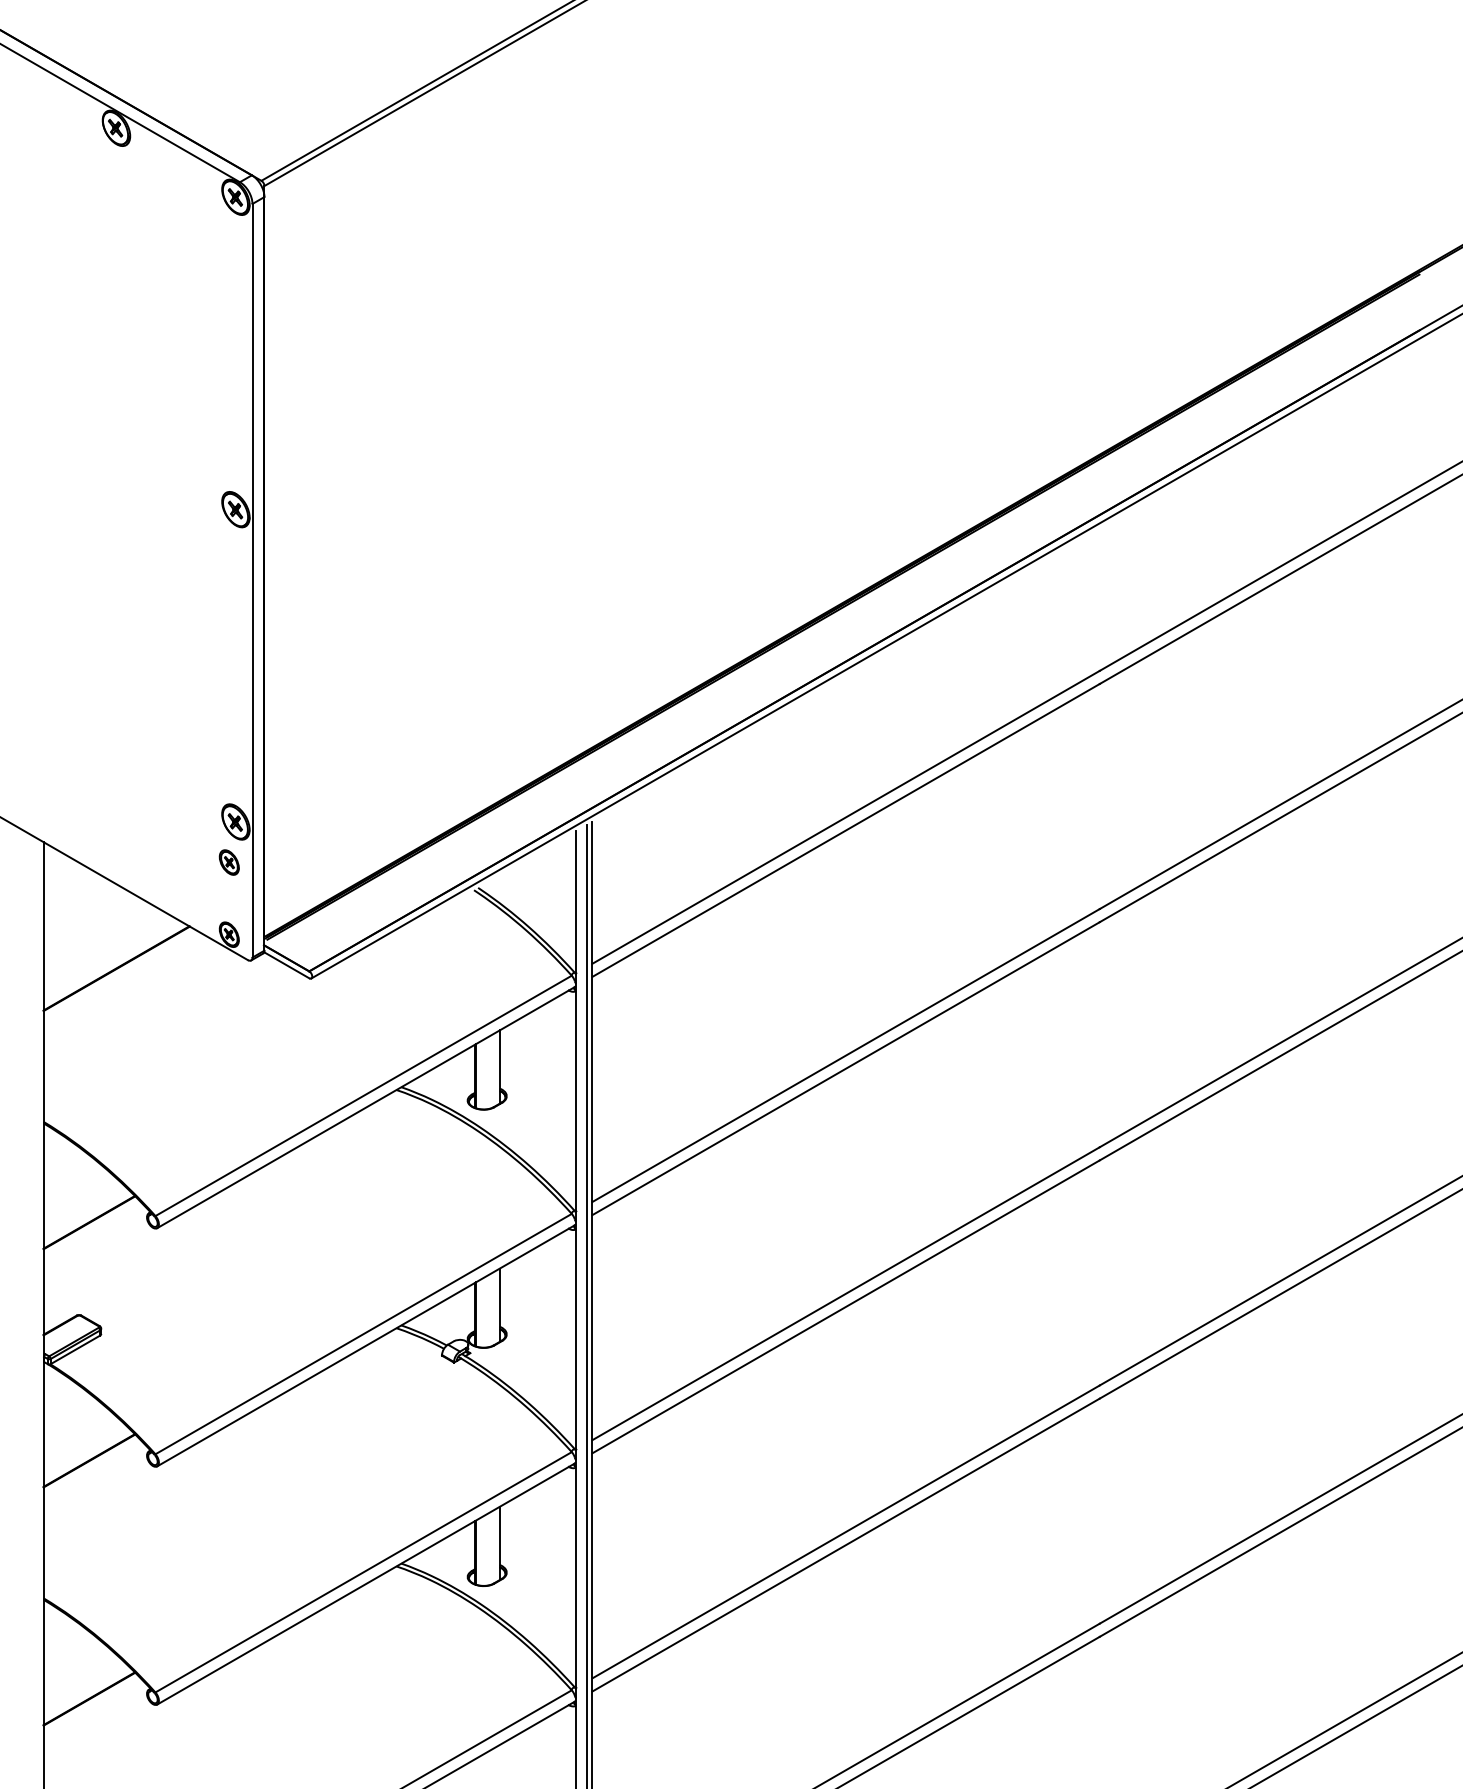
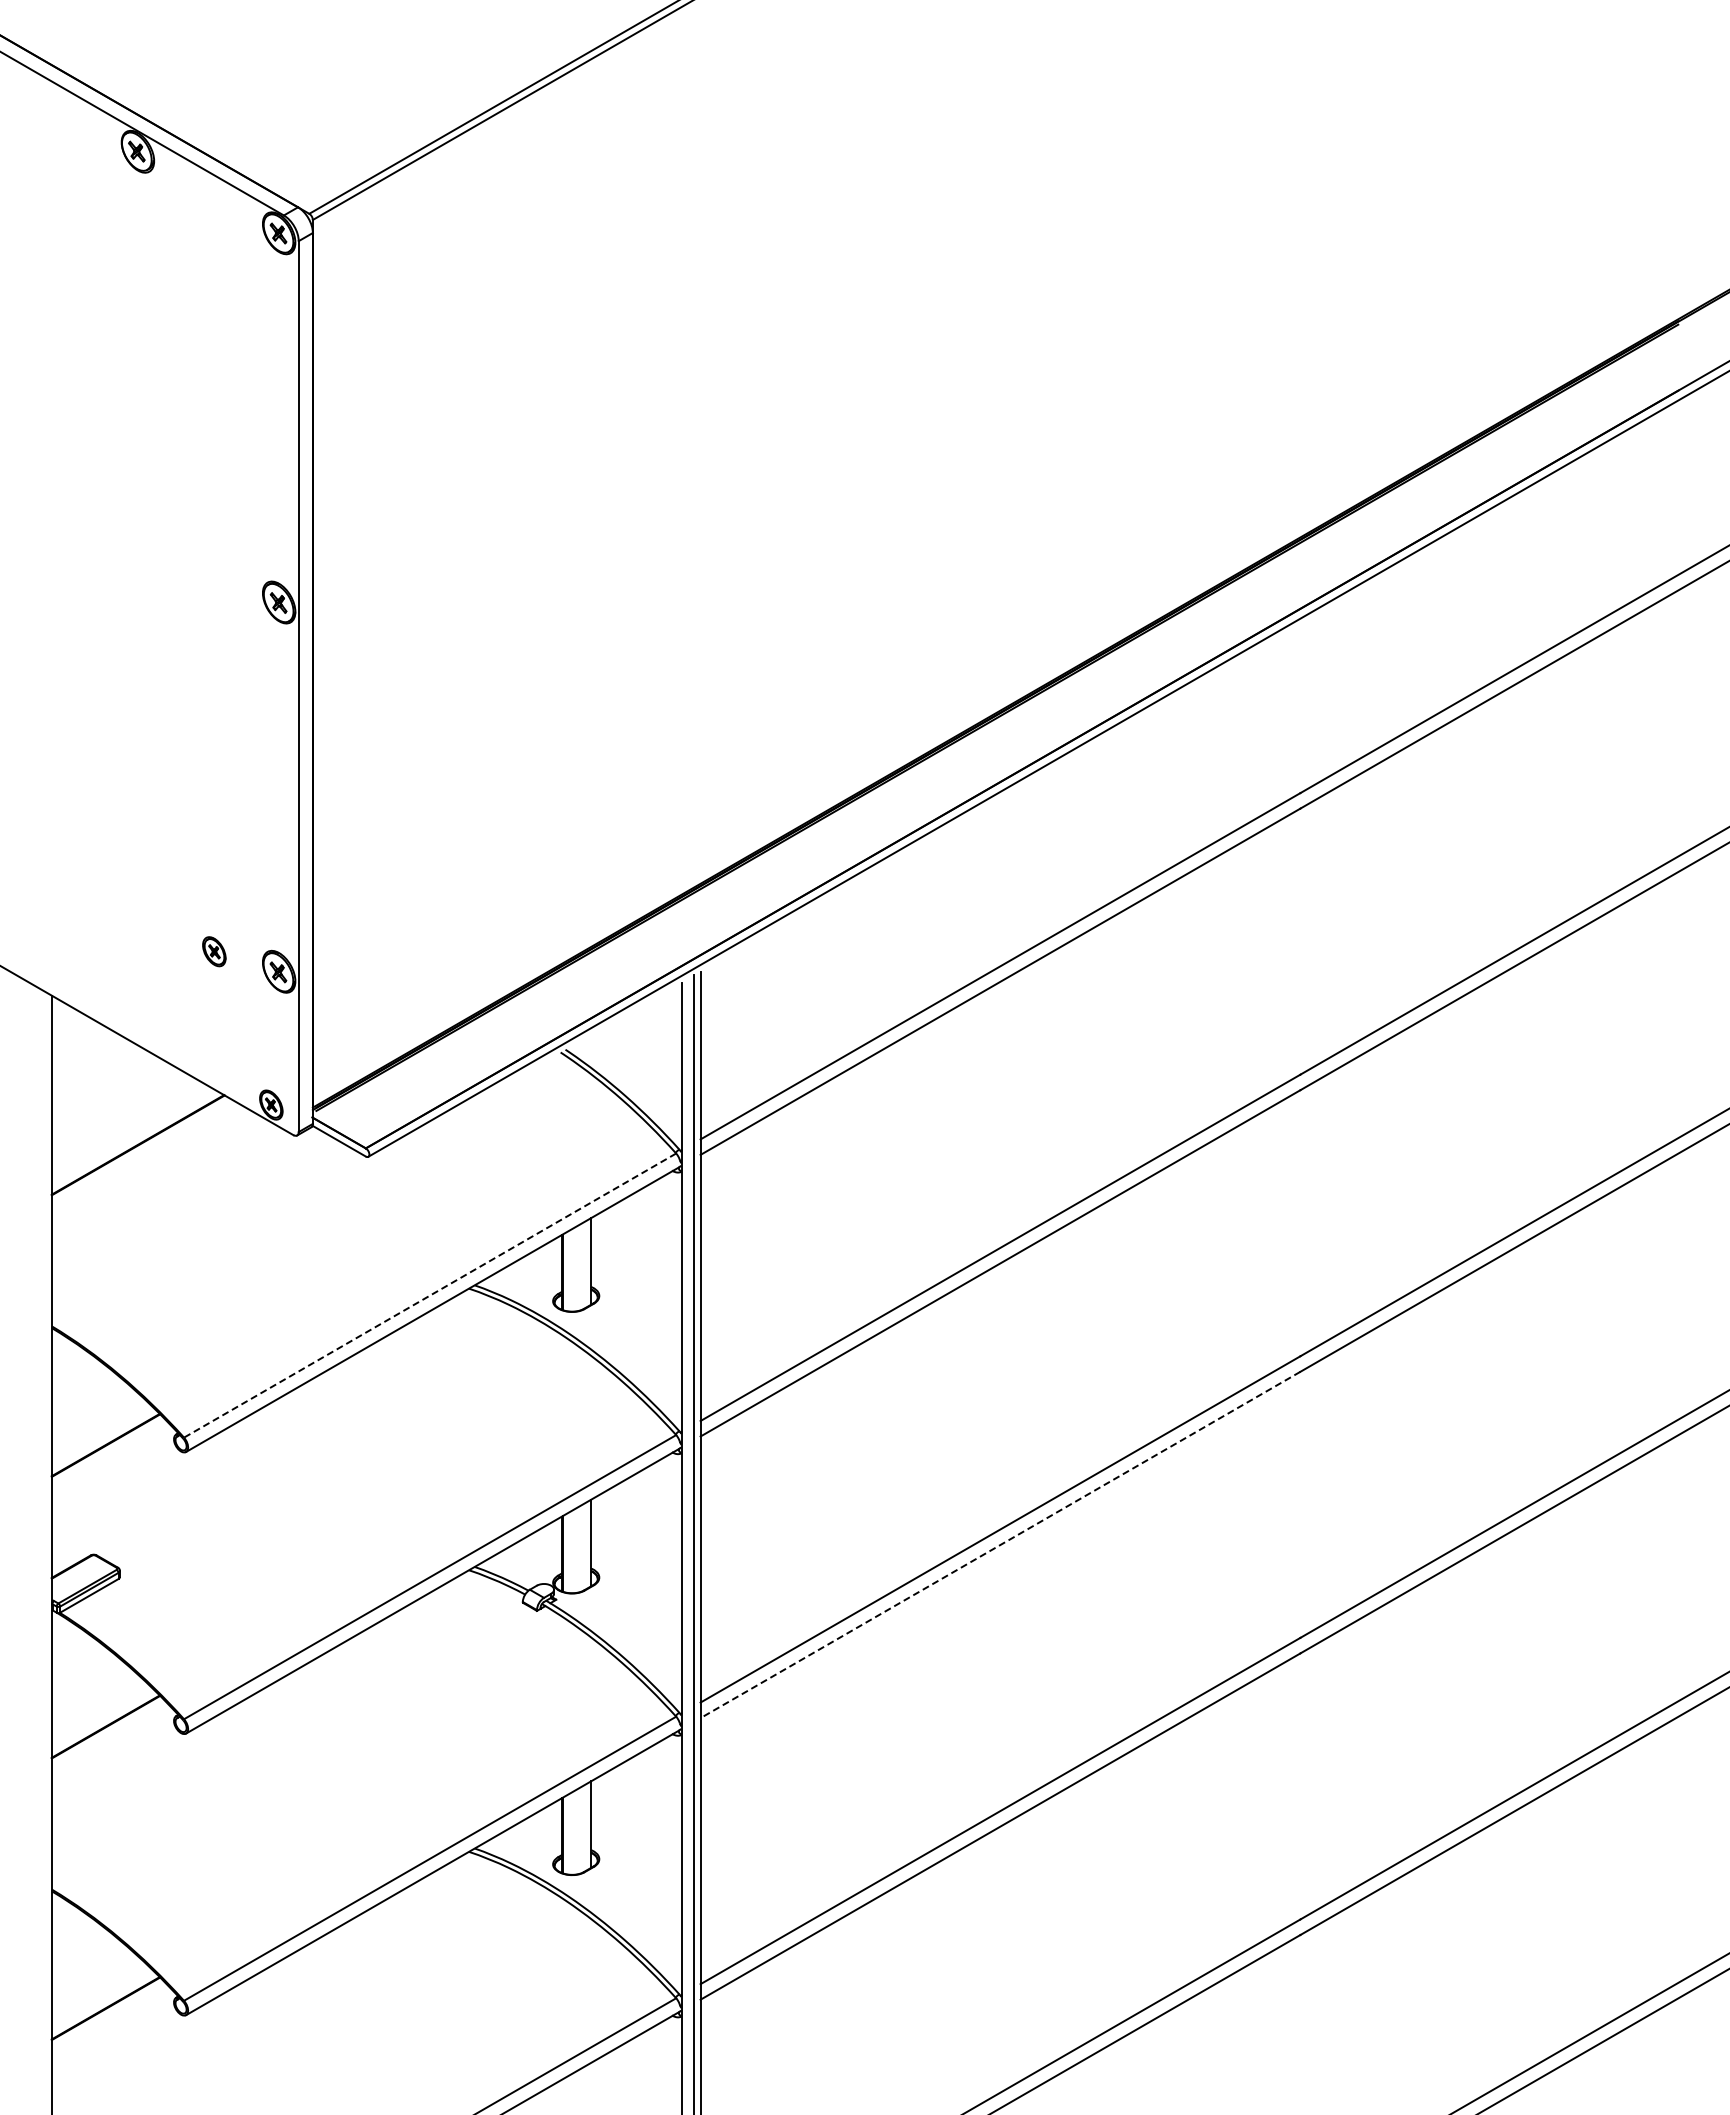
part: (229, 862) -> (214, 951), moved
line: (363, 1095) -> (429, 1295), solid -> dashed
line: (846, 1307) -> (1000, 1545), solid -> dashed

